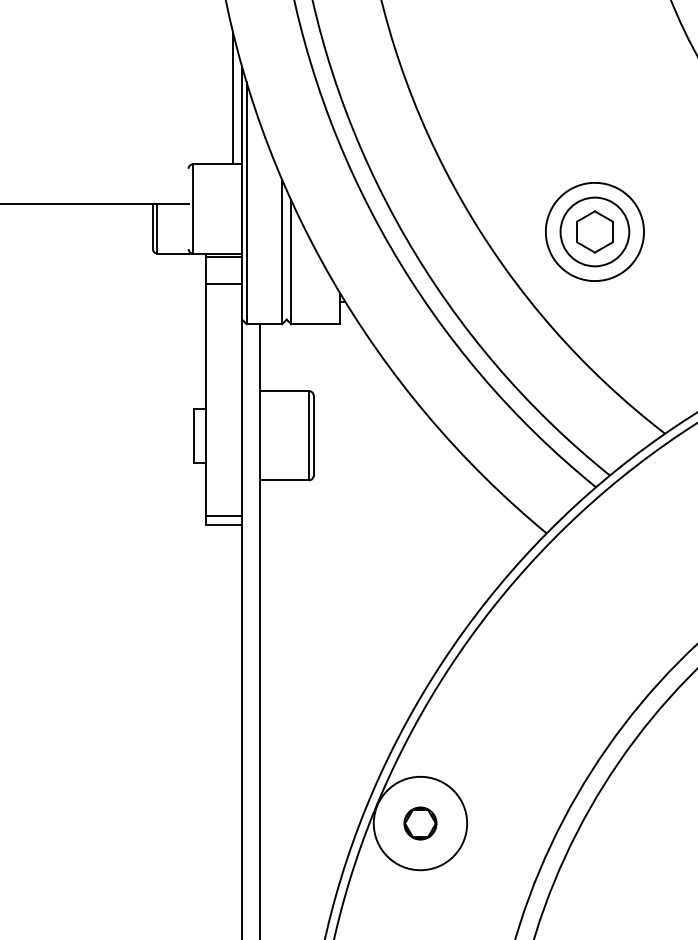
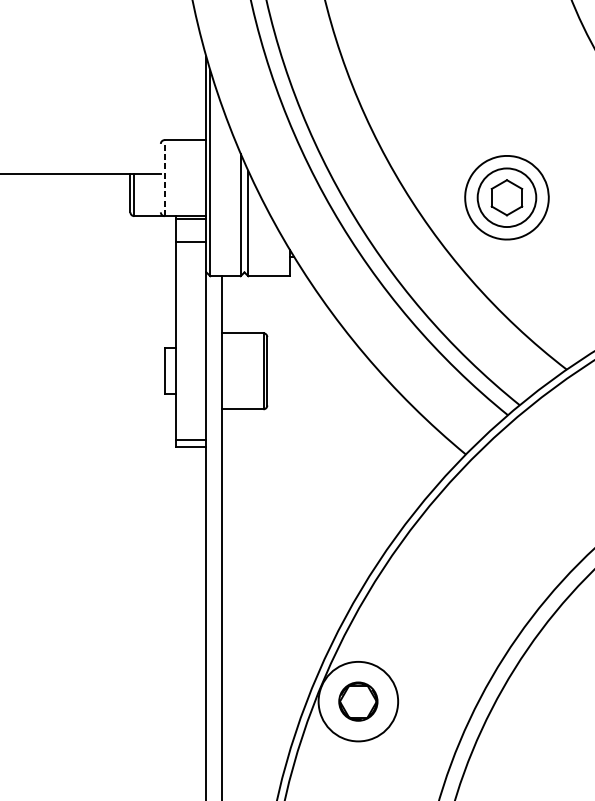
line: (233, 98) -> (199, 84), removed
line: (193, 208) -> (165, 177), solid -> dashed
part: (420, 823) -> (358, 701), size x1.4

